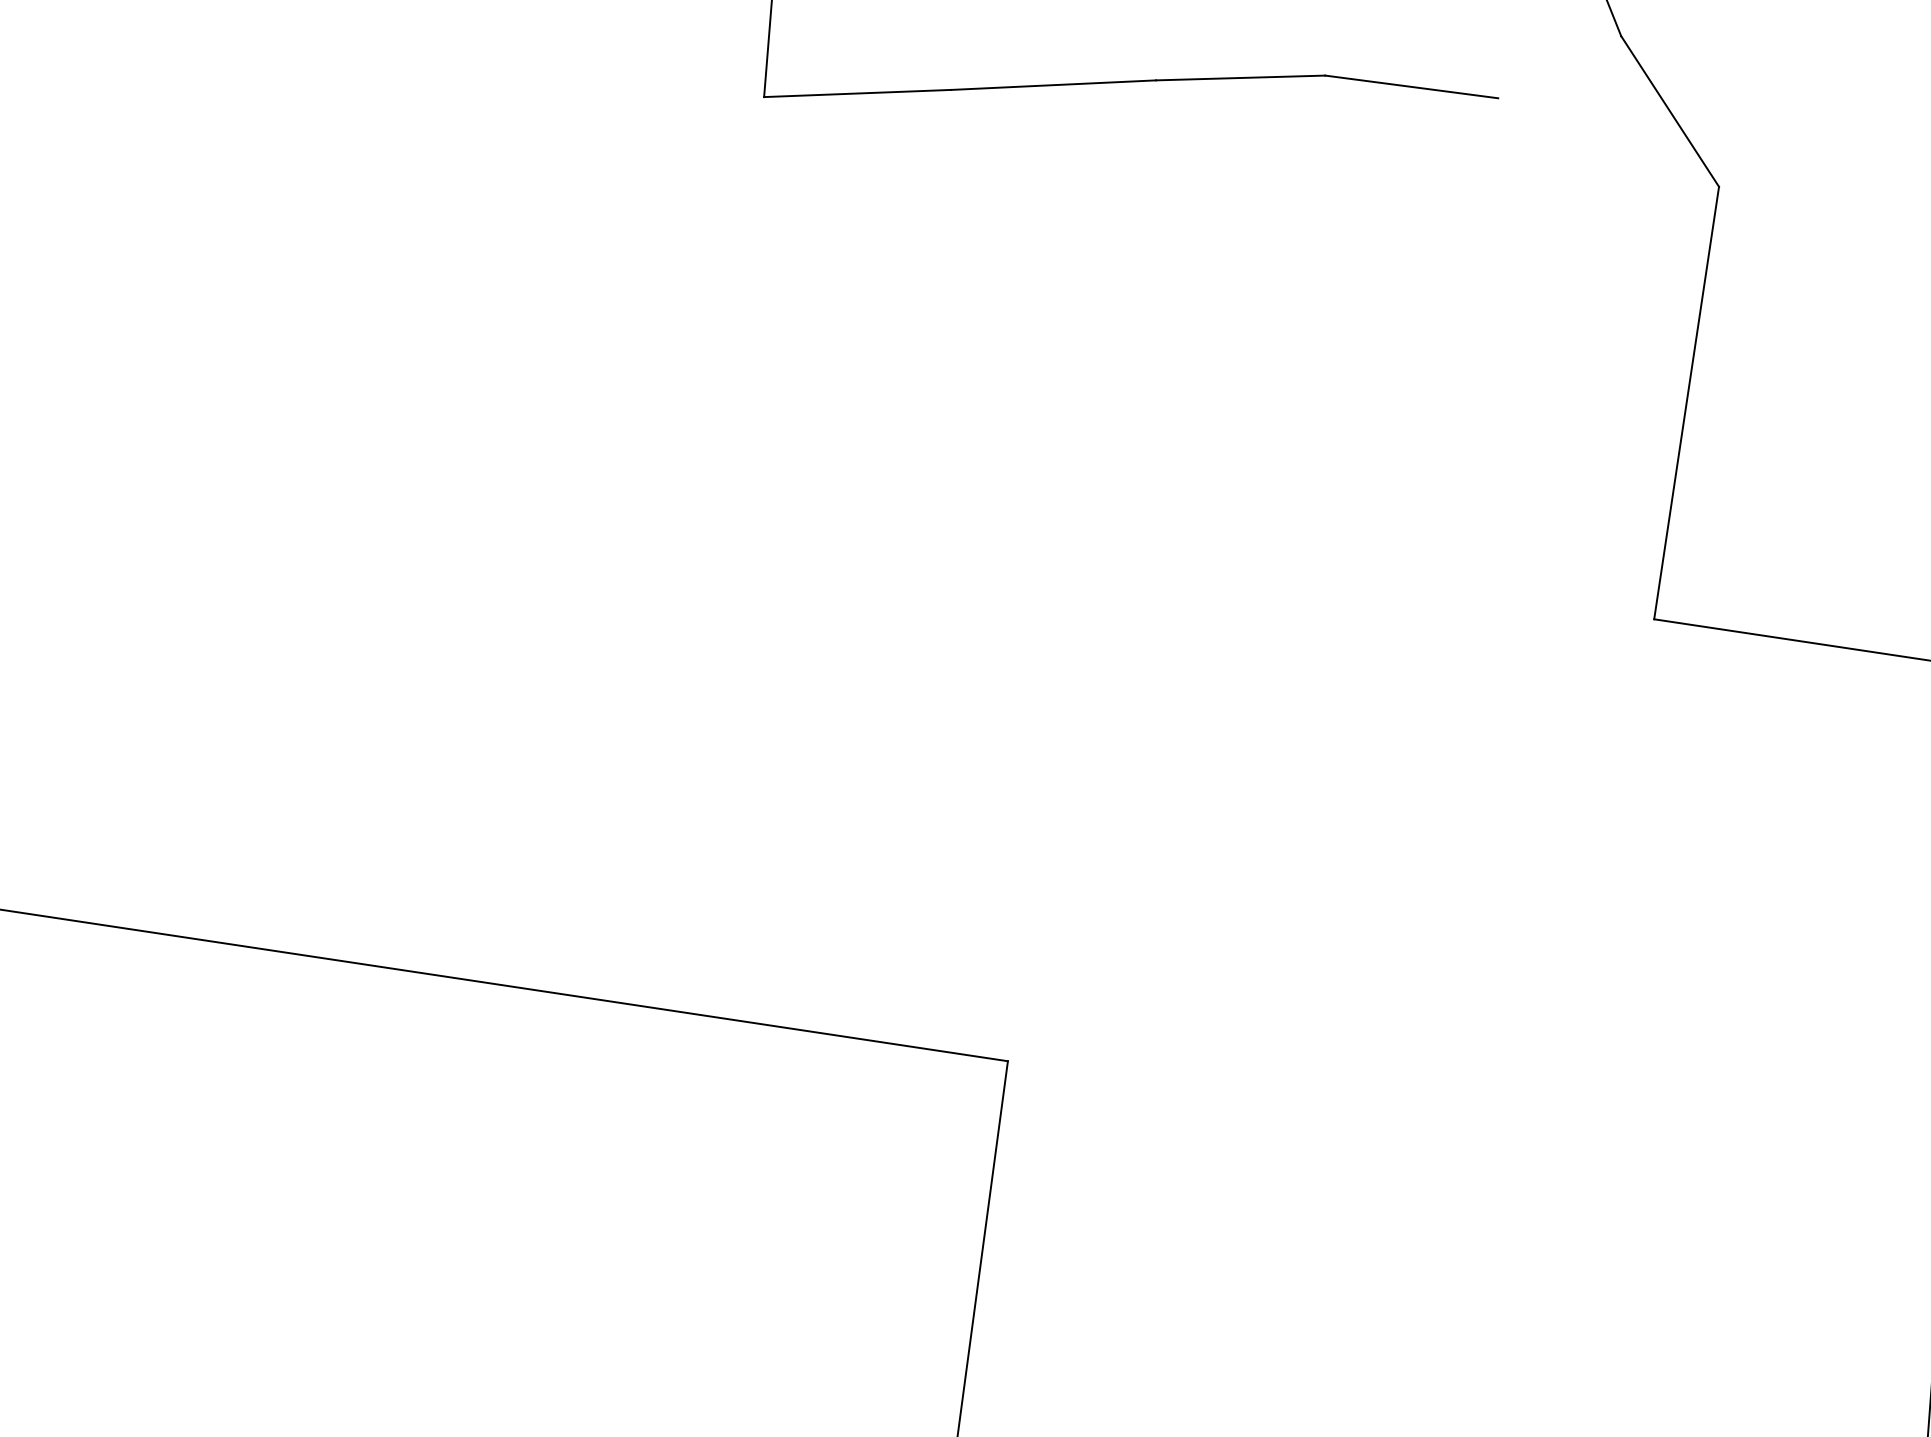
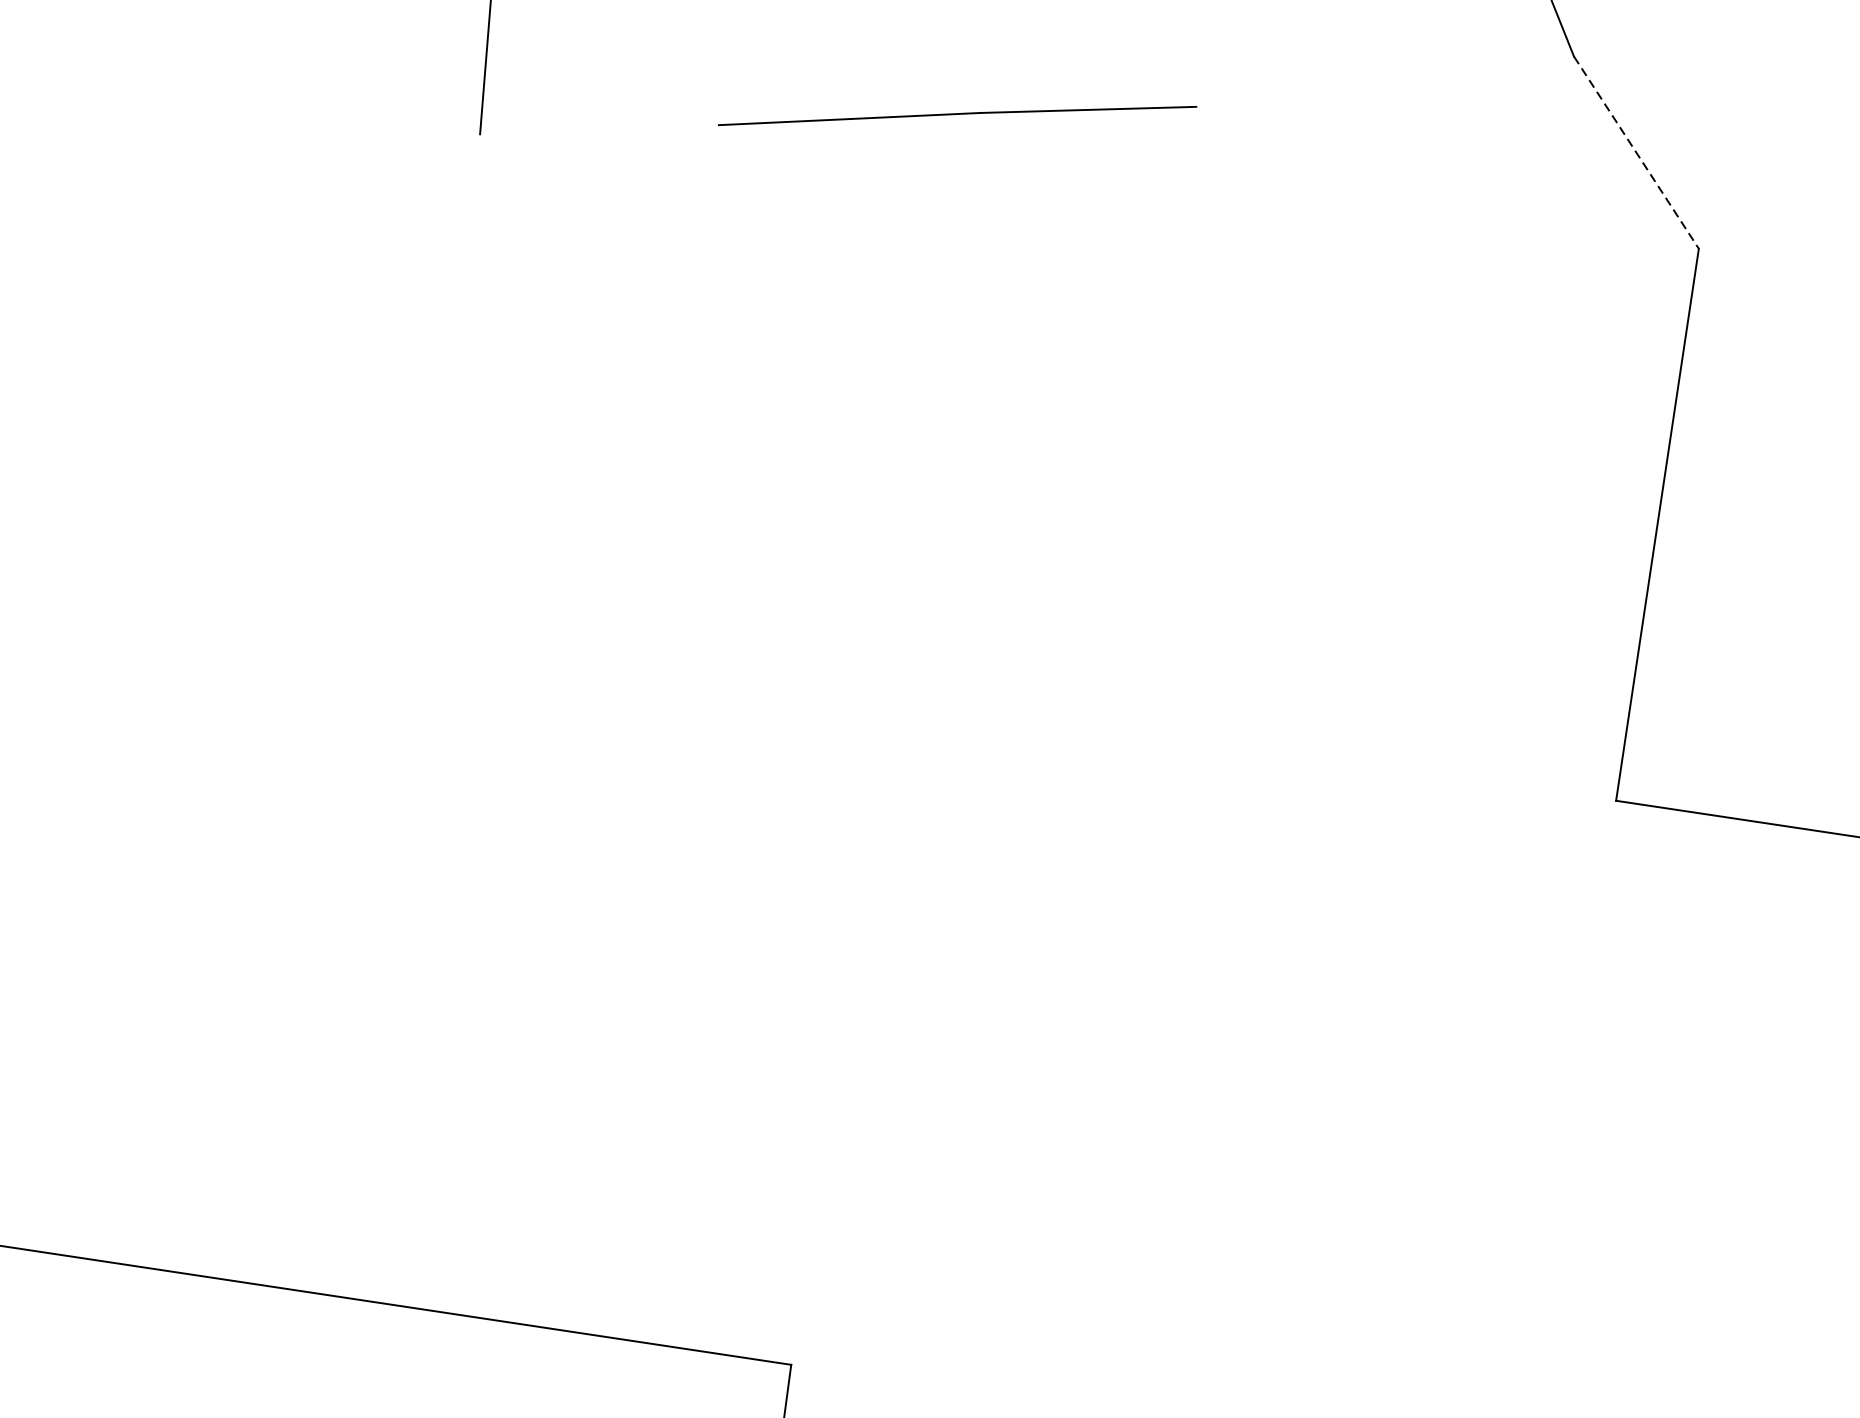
line: (1411, 86) -> (1306, 120), removed
line: (857, 93) -> (599, 129), removed
line: (1670, 111) -> (1636, 152), solid -> dashed

